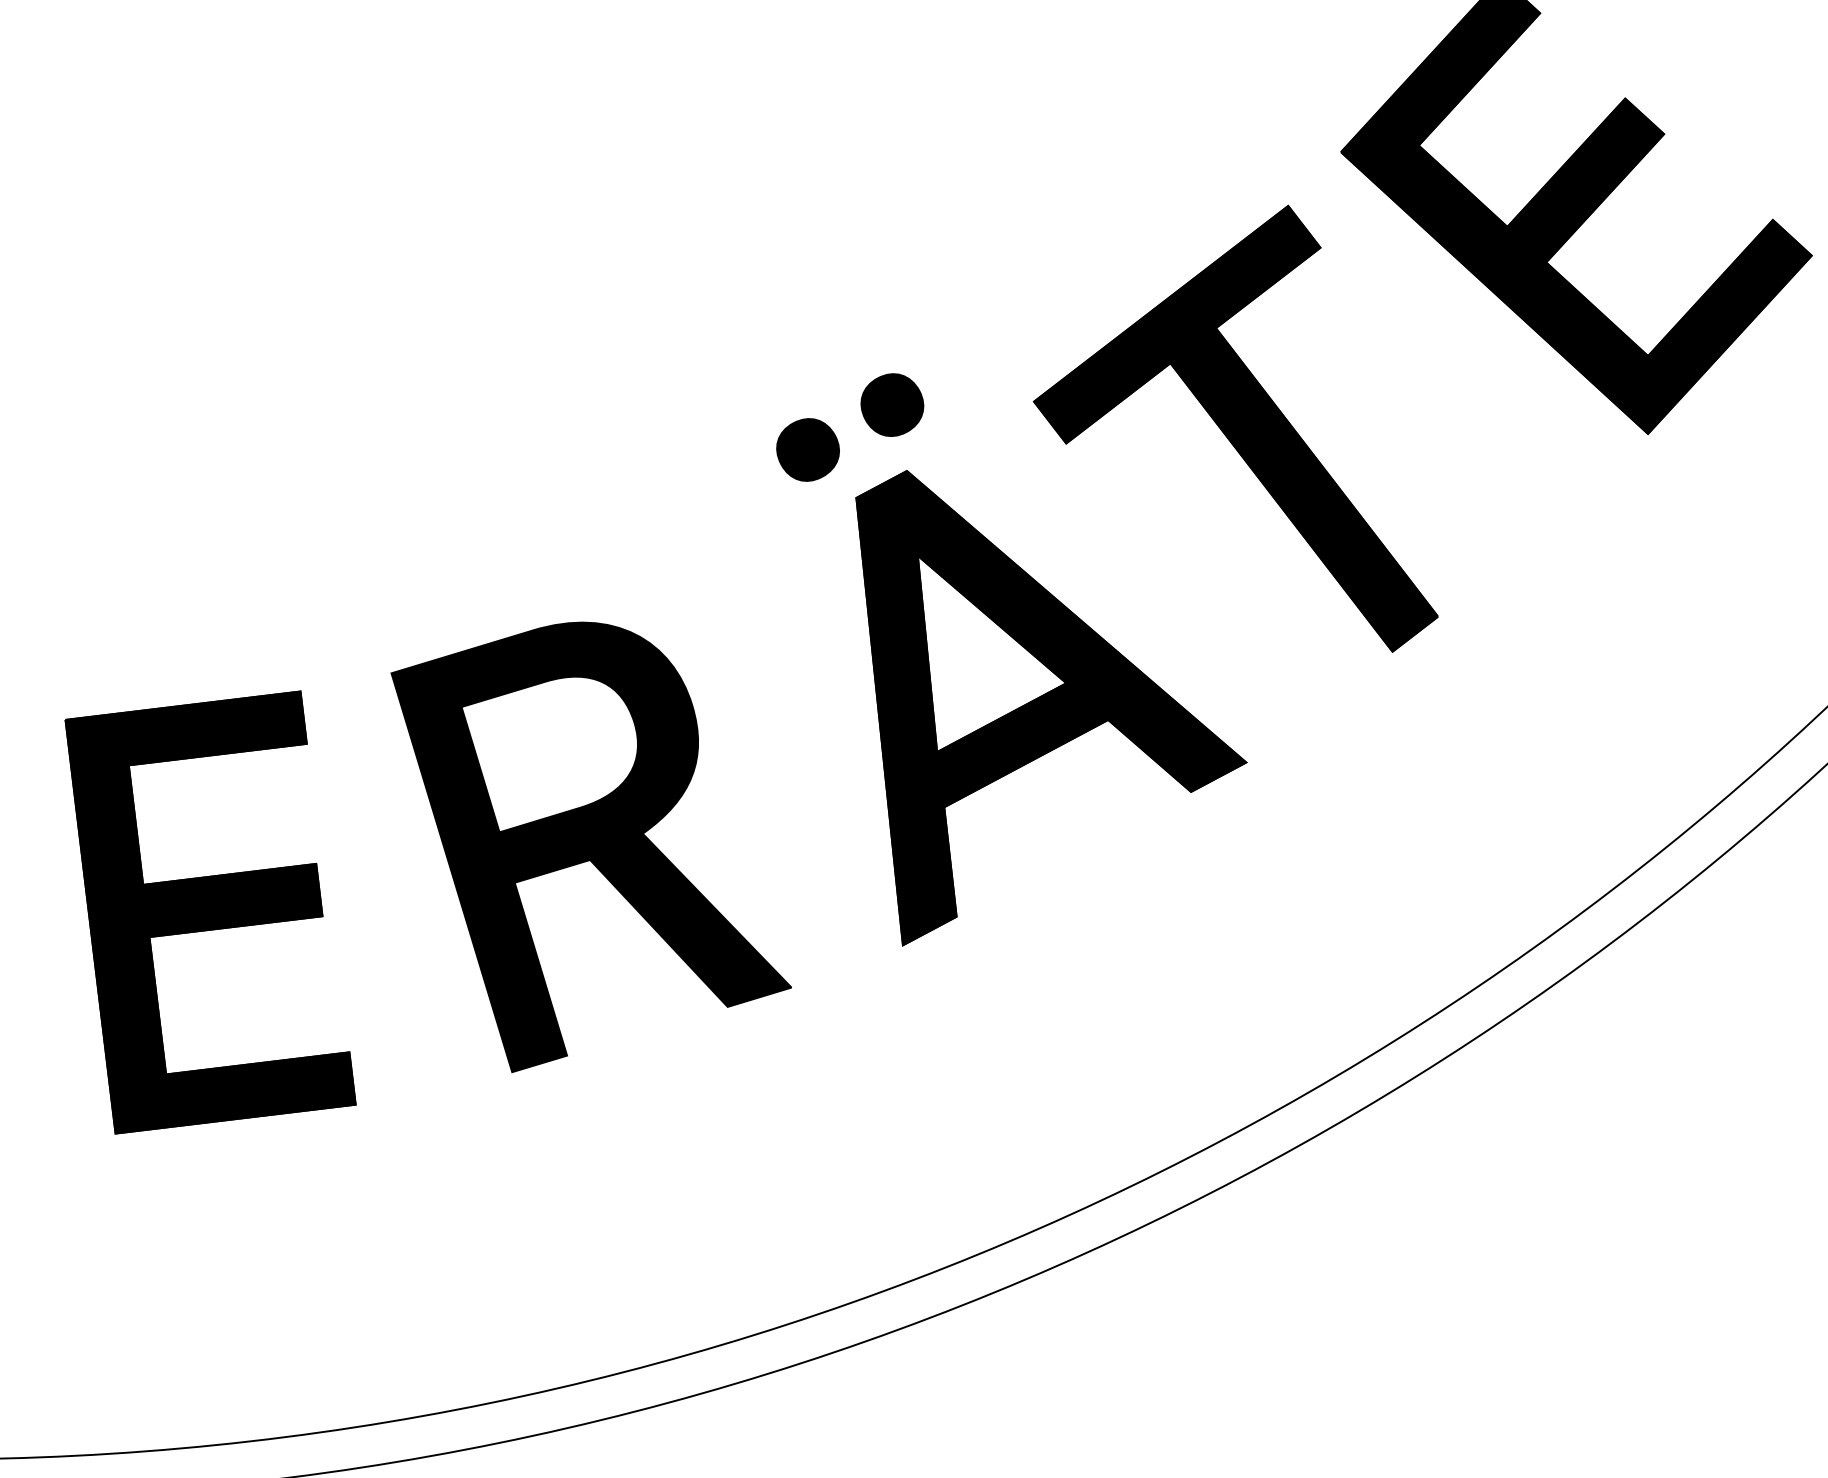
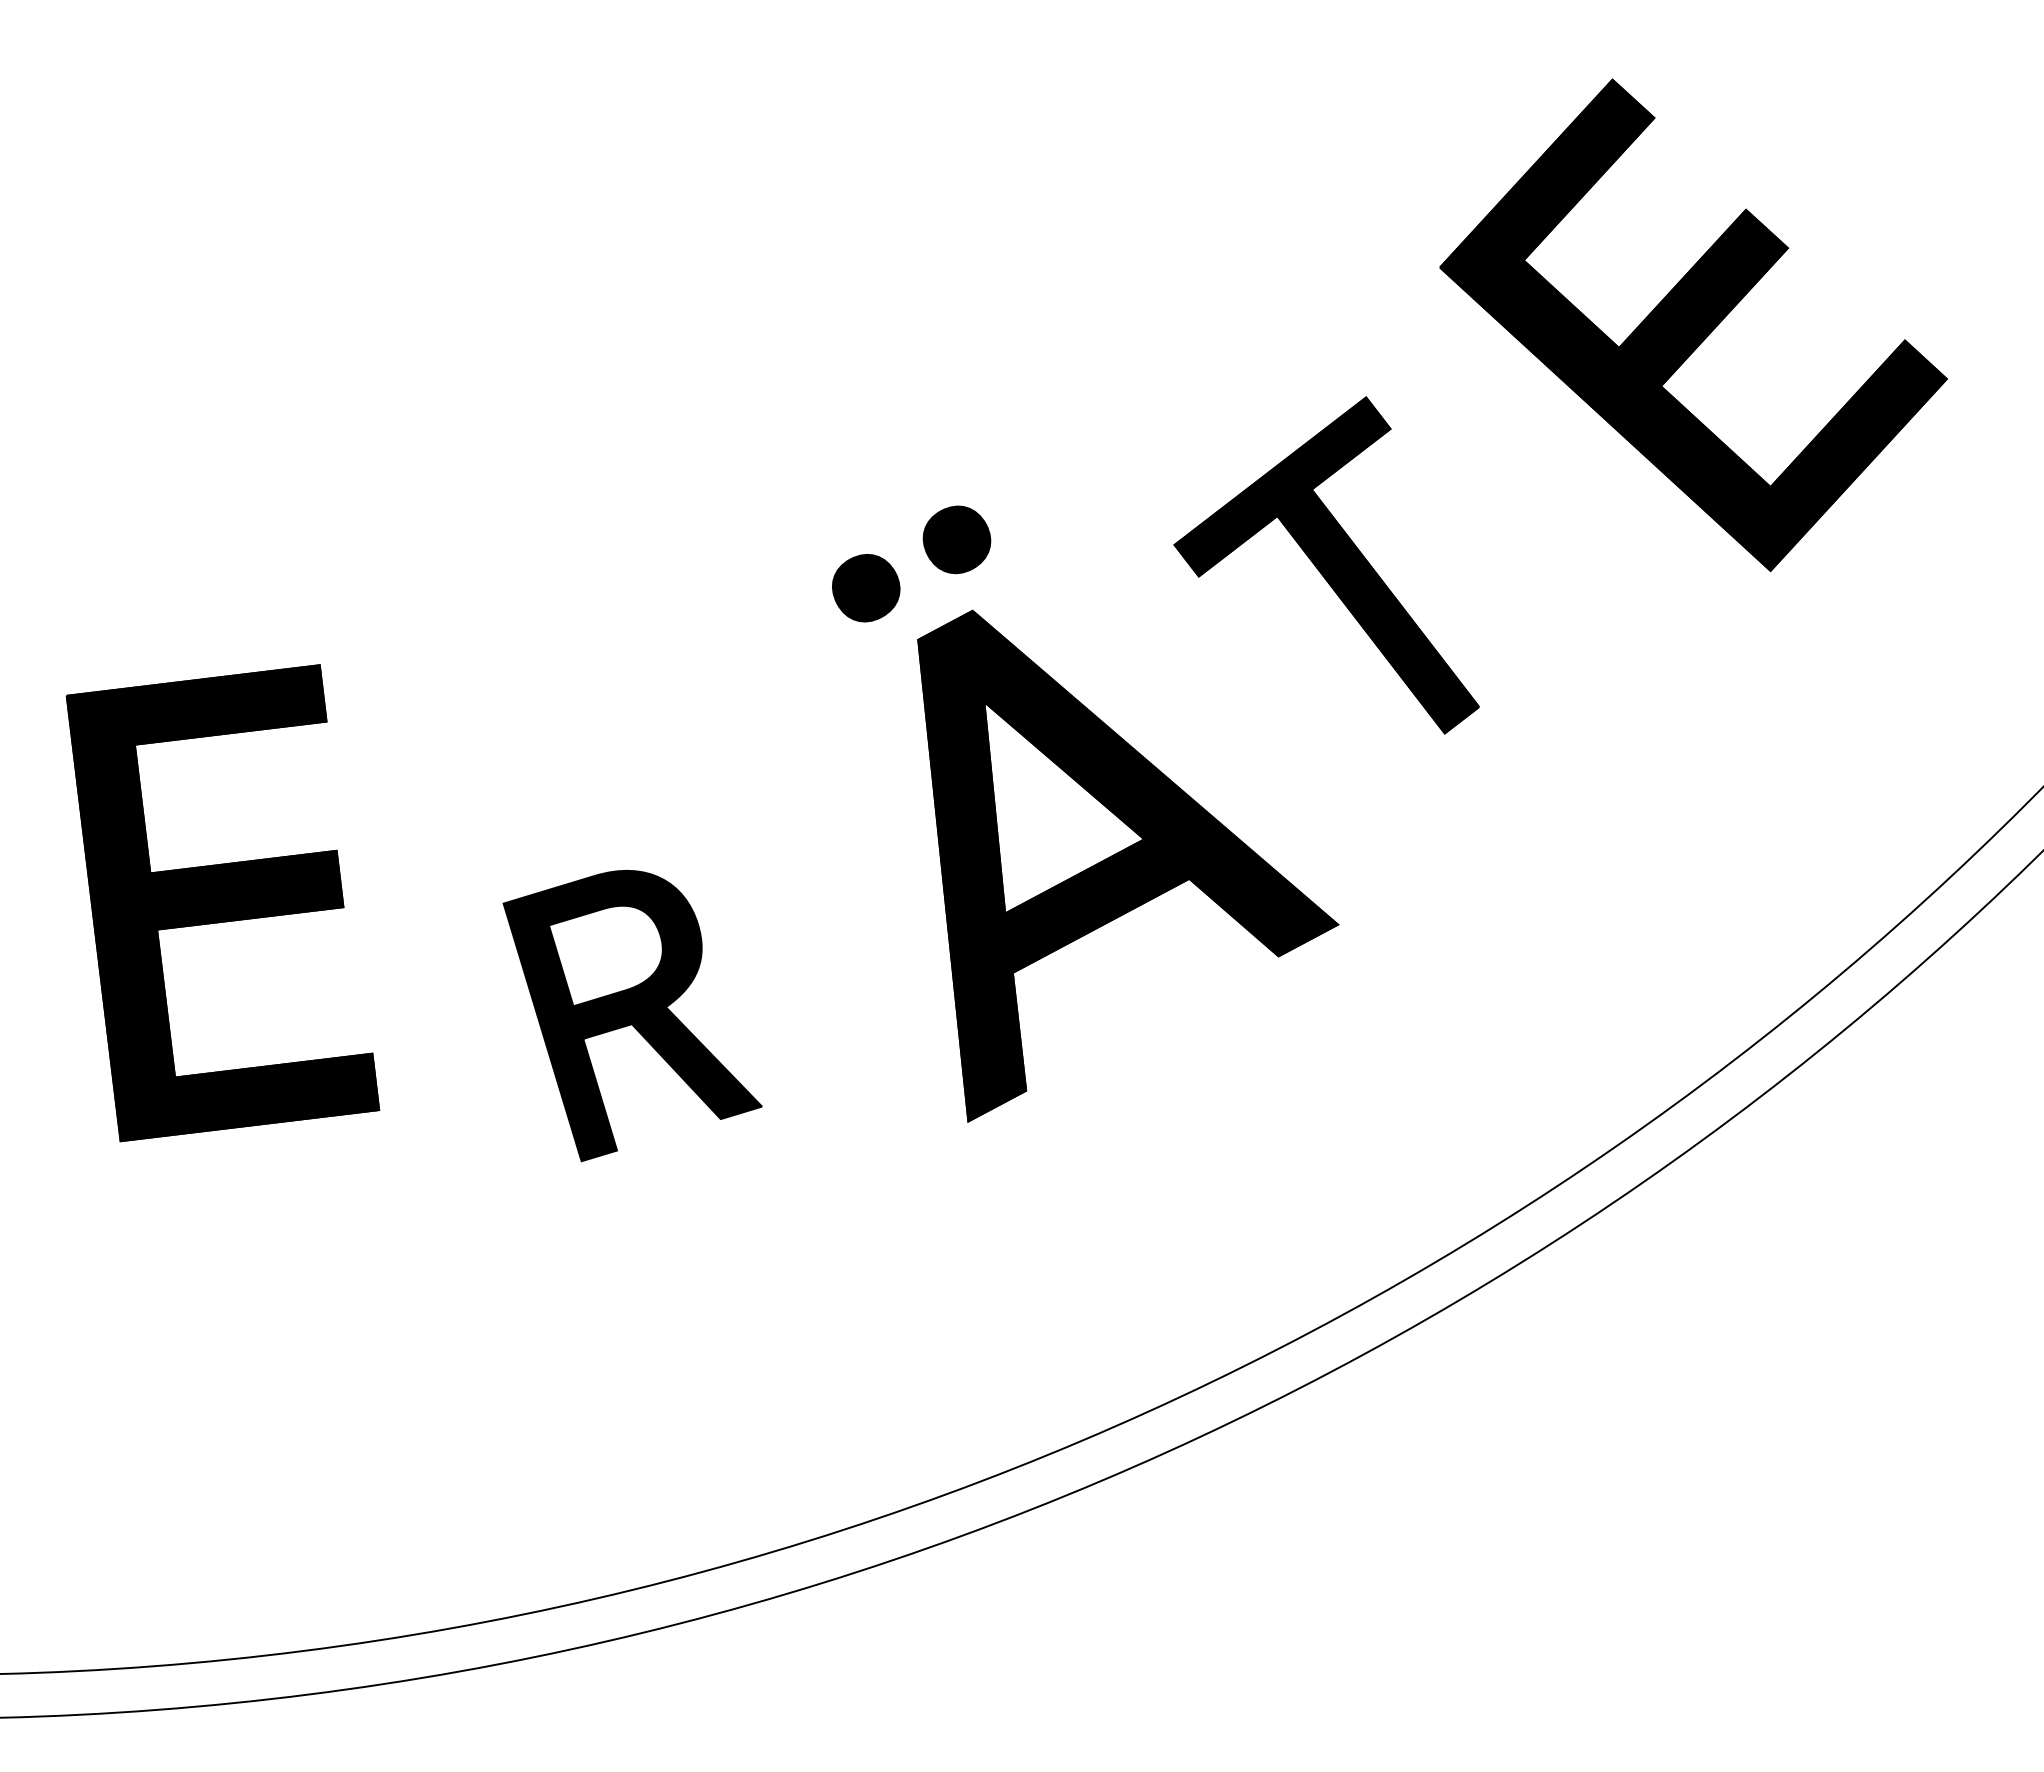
part: (1235, 428) -> (1326, 565), size x0.7
part: (591, 846) -> (632, 1015), size x0.6
part: (210, 912) -> (222, 903), moved

